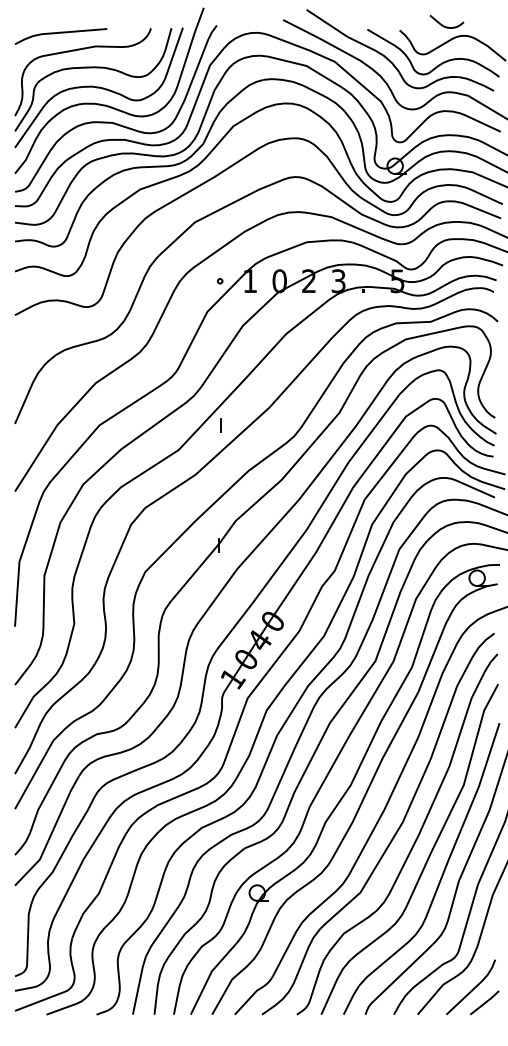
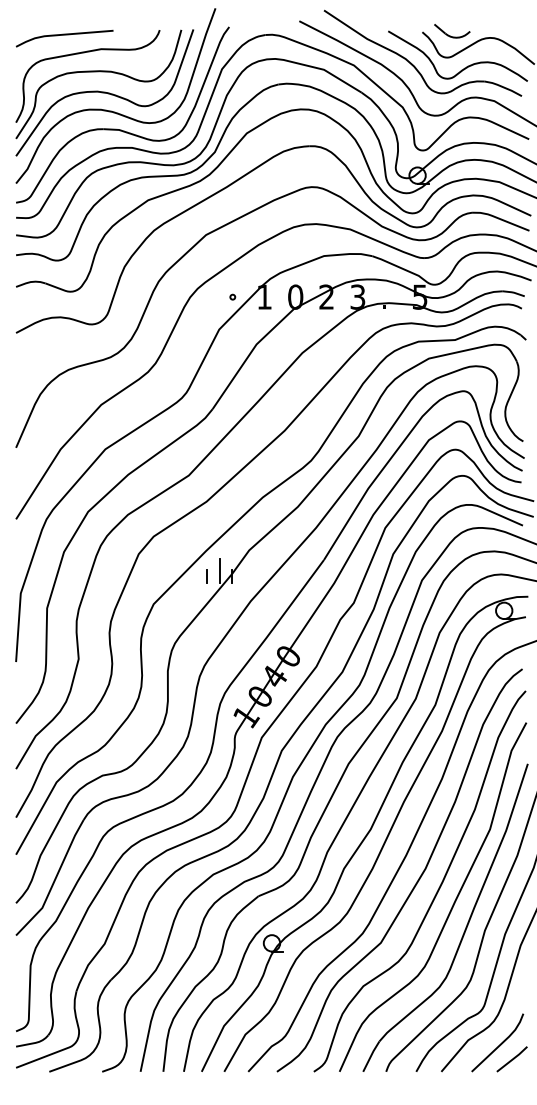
part: (447, 22) -> (452, 31), moved
line: (219, 425) -> (206, 576), moved
line: (207, 540) -> (219, 570), added

